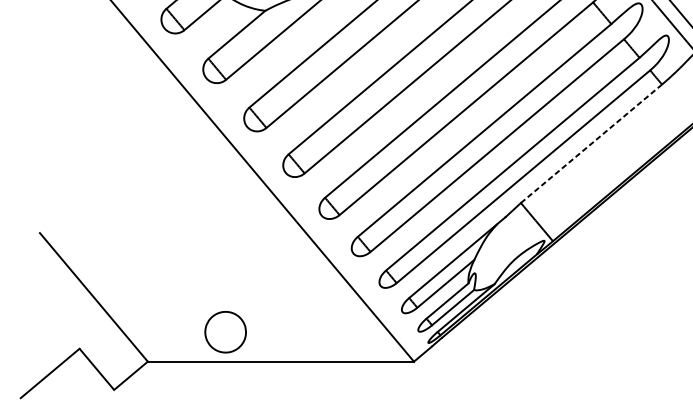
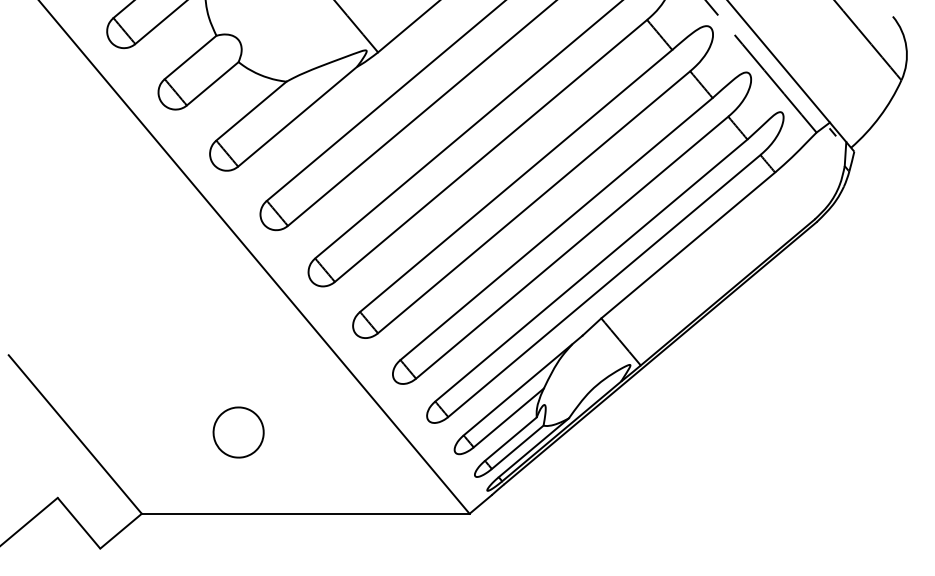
line: (591, 143) -> (688, 245), dashed -> solid
part: (225, 332) -> (238, 432), moved

